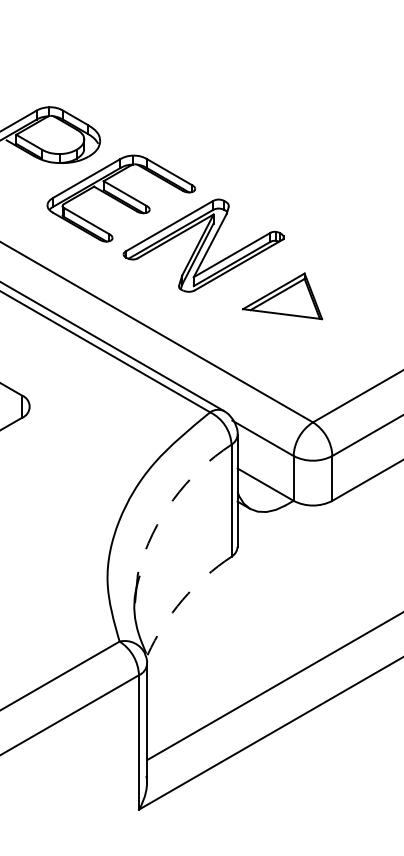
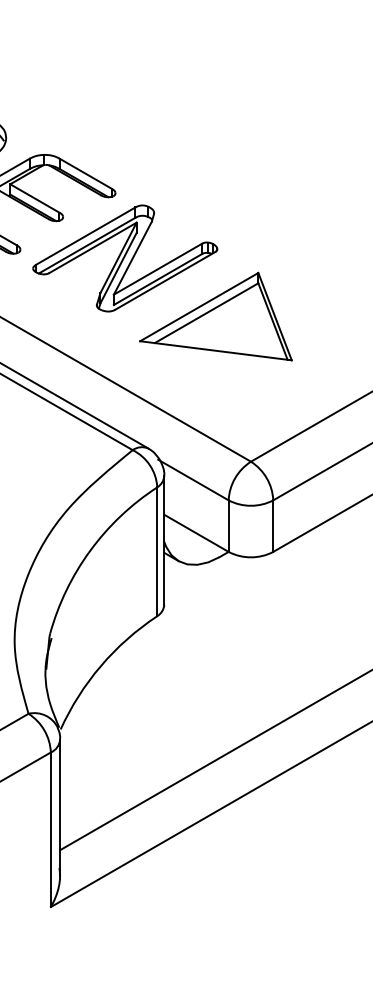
part: (282, 296) -> (215, 316), size x1.67
arc: (173, 499) -> (90, 550), dashed -> solid
arc: (182, 599) -> (100, 665), dashed -> solid

